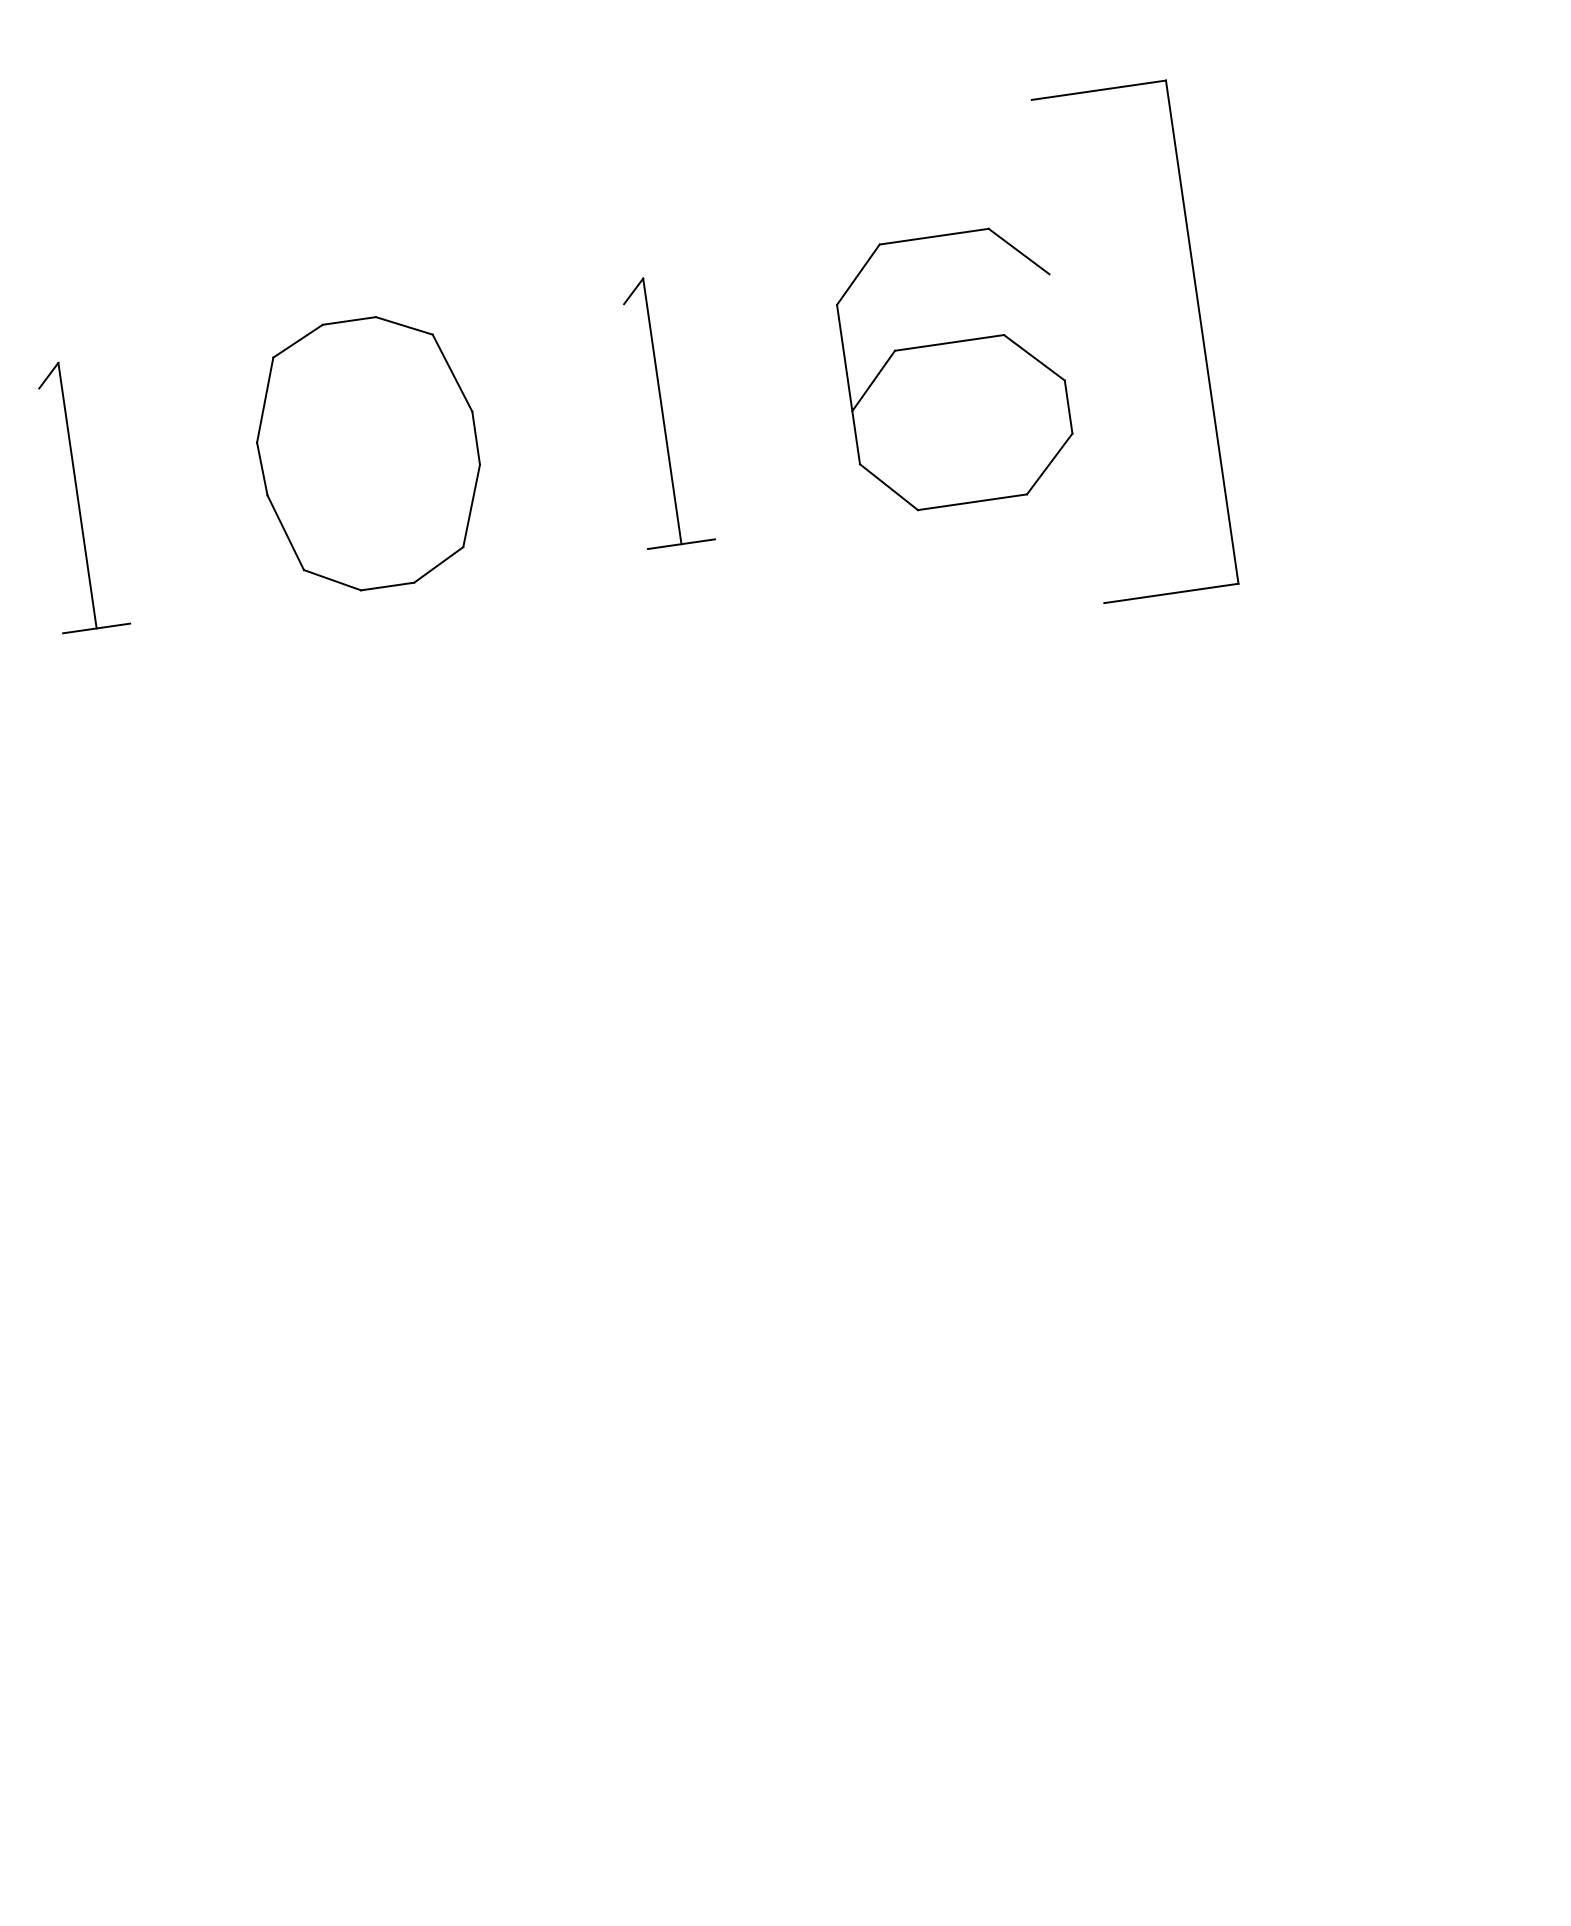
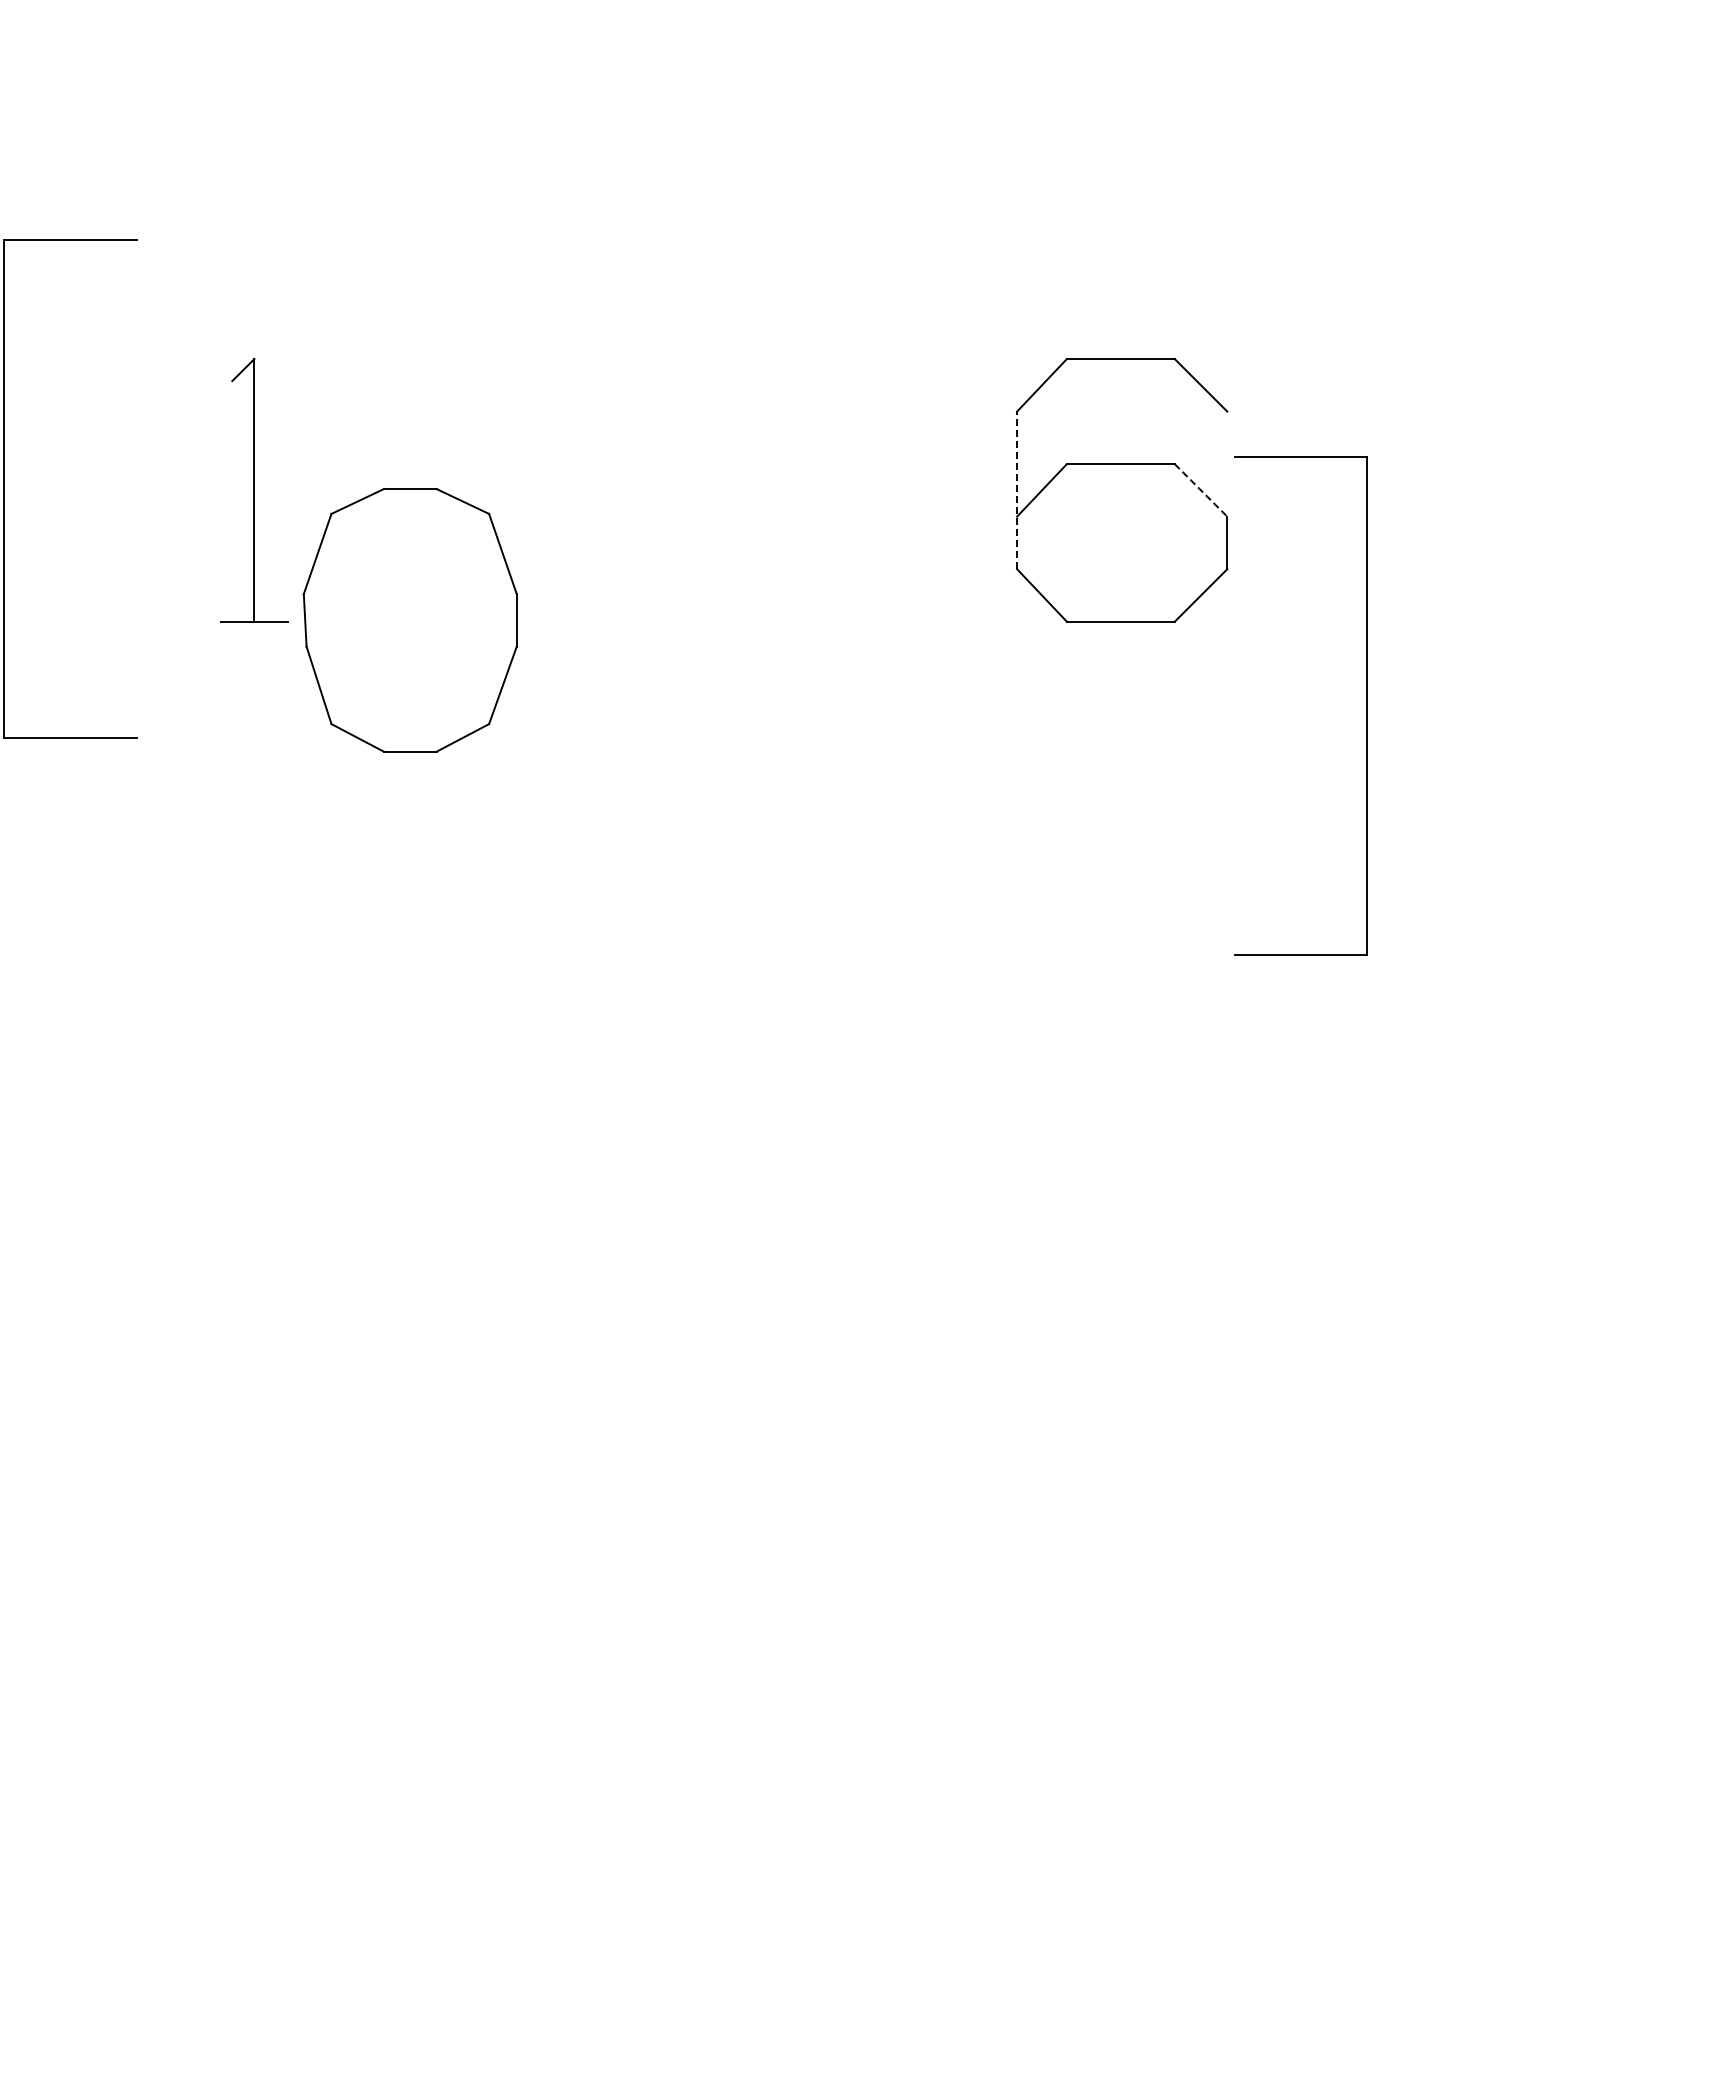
part: (1201, 331) -> (1366, 705), moved
line: (1034, 357) -> (1201, 490), solid -> dashed
line: (848, 384) -> (1017, 490), solid -> dashed
part: (661, 411) -> (832, 490), removed
part: (367, 453) -> (409, 620), moved

